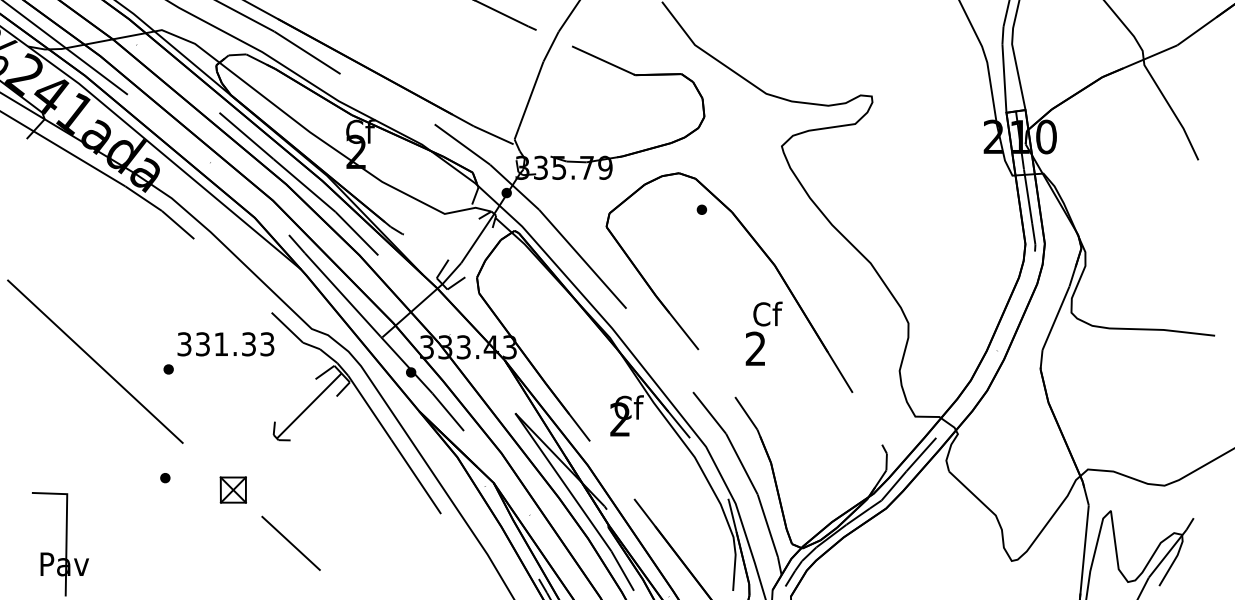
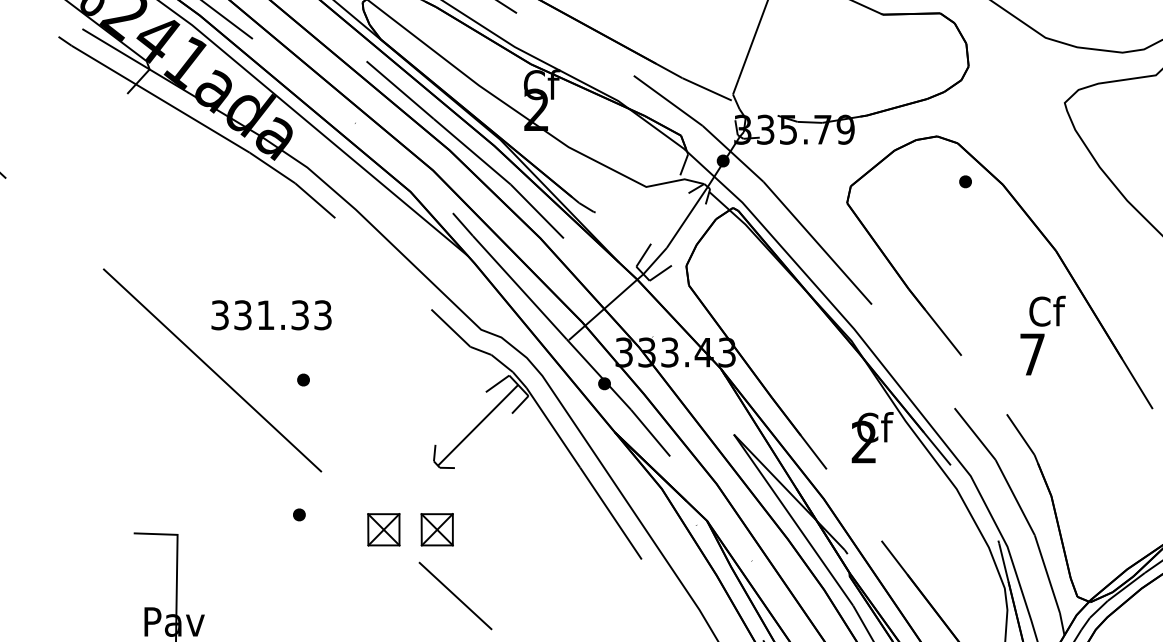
text: (225, 344) -> (271, 315), moved
text: (755, 348) -> (1032, 354), 2 -> 7
part: (275, 489) -> (436, 529), added

